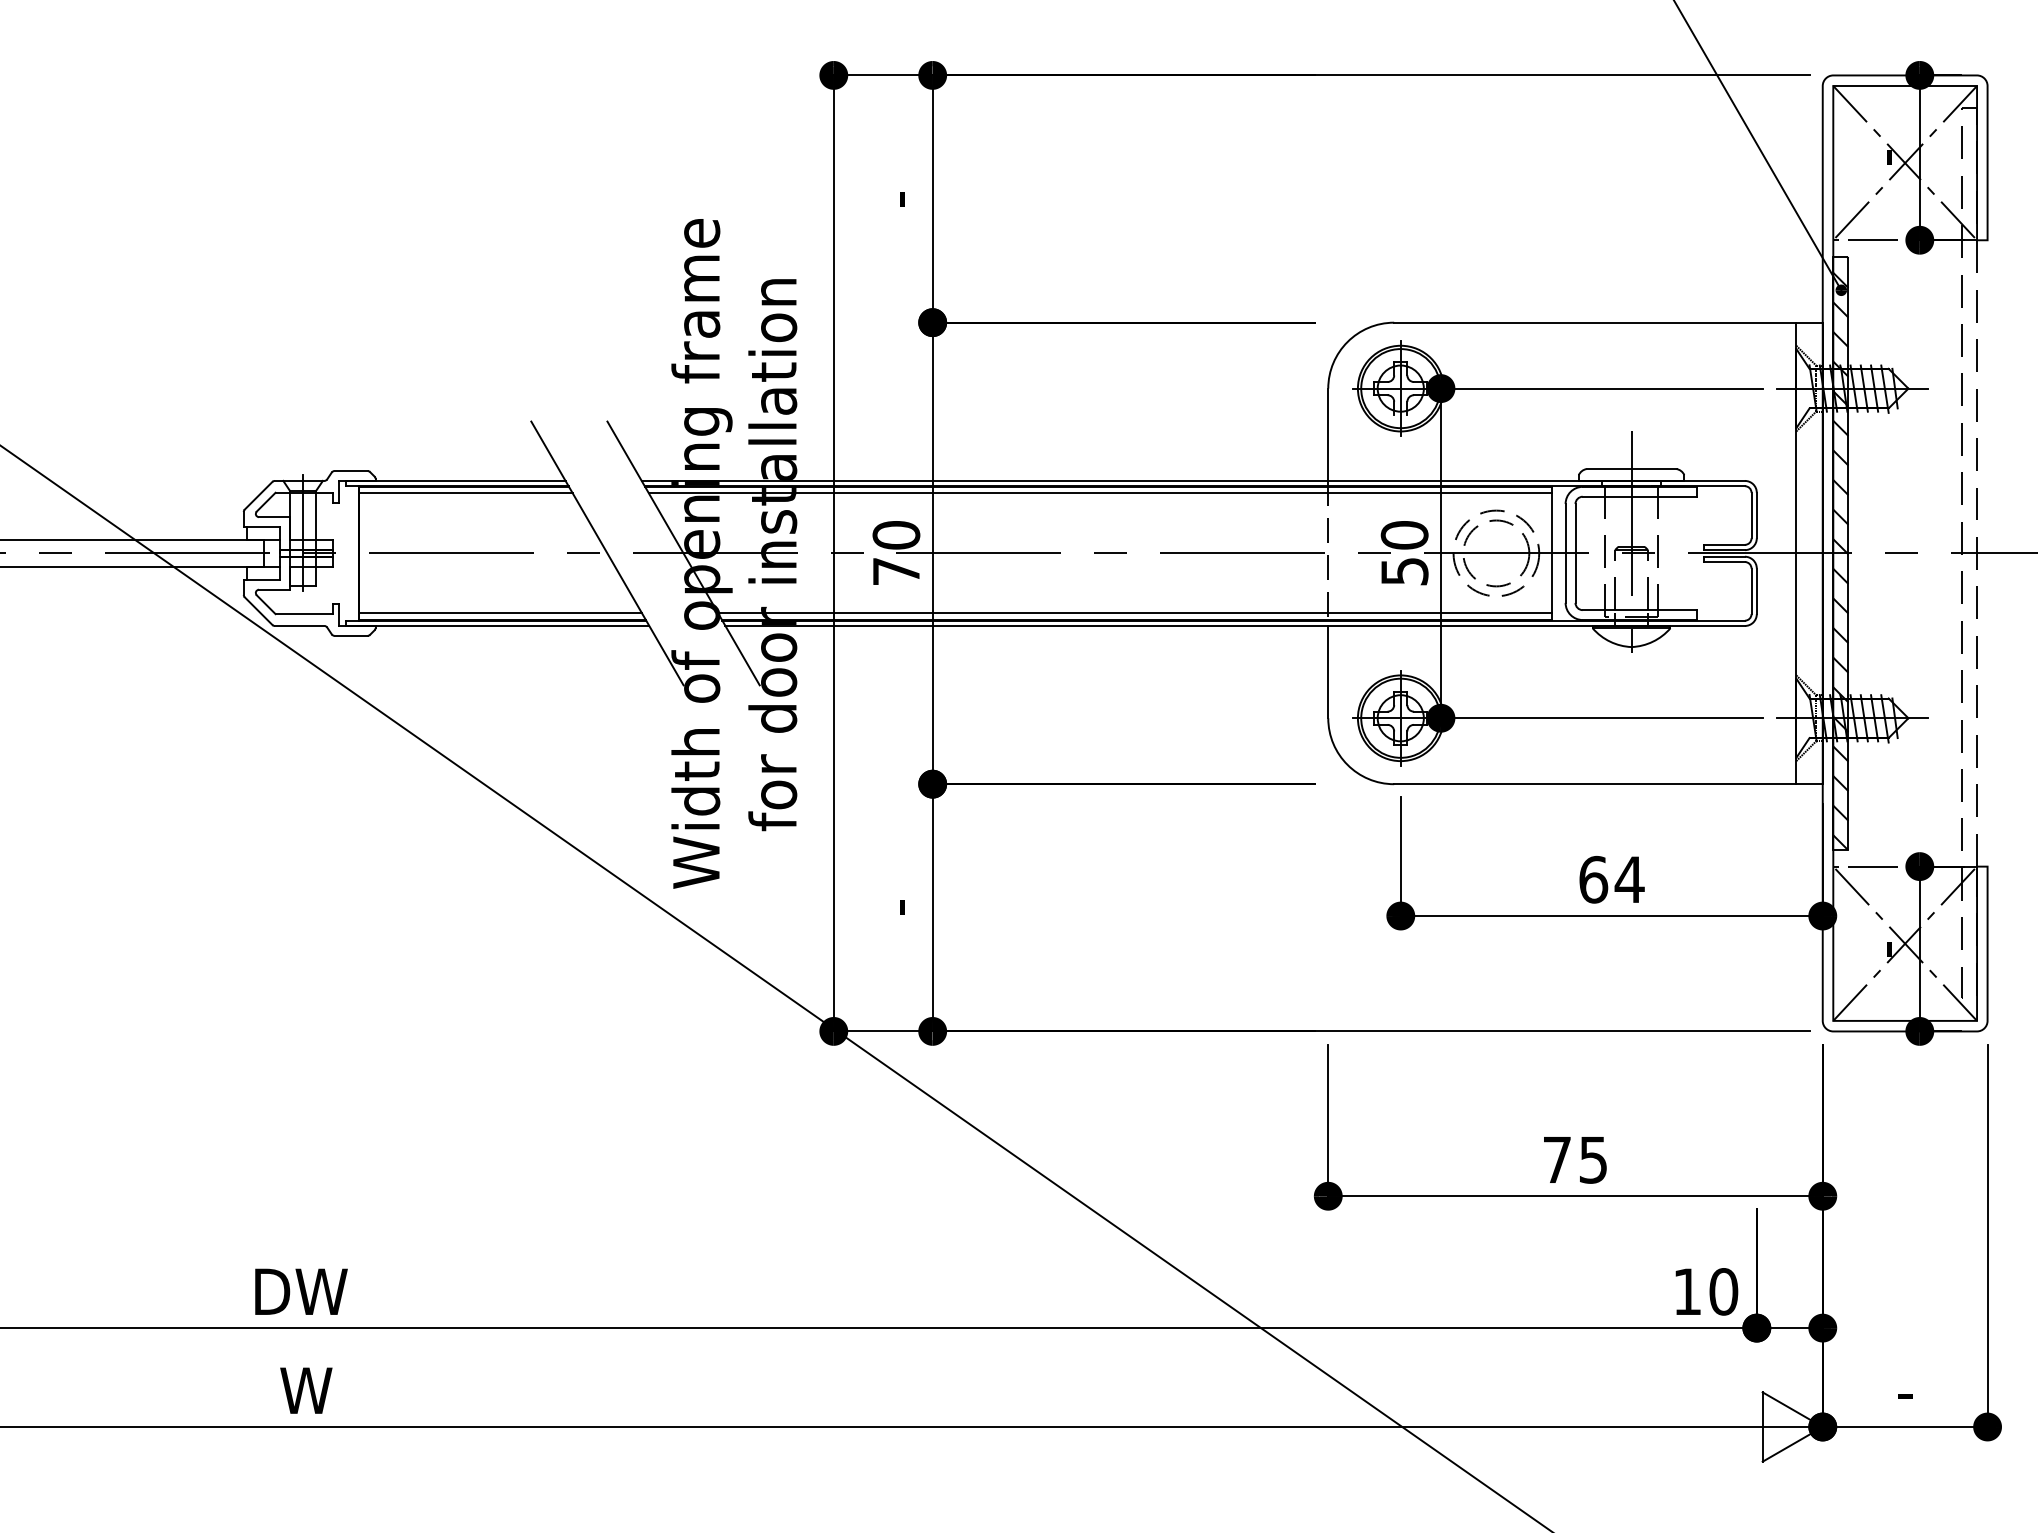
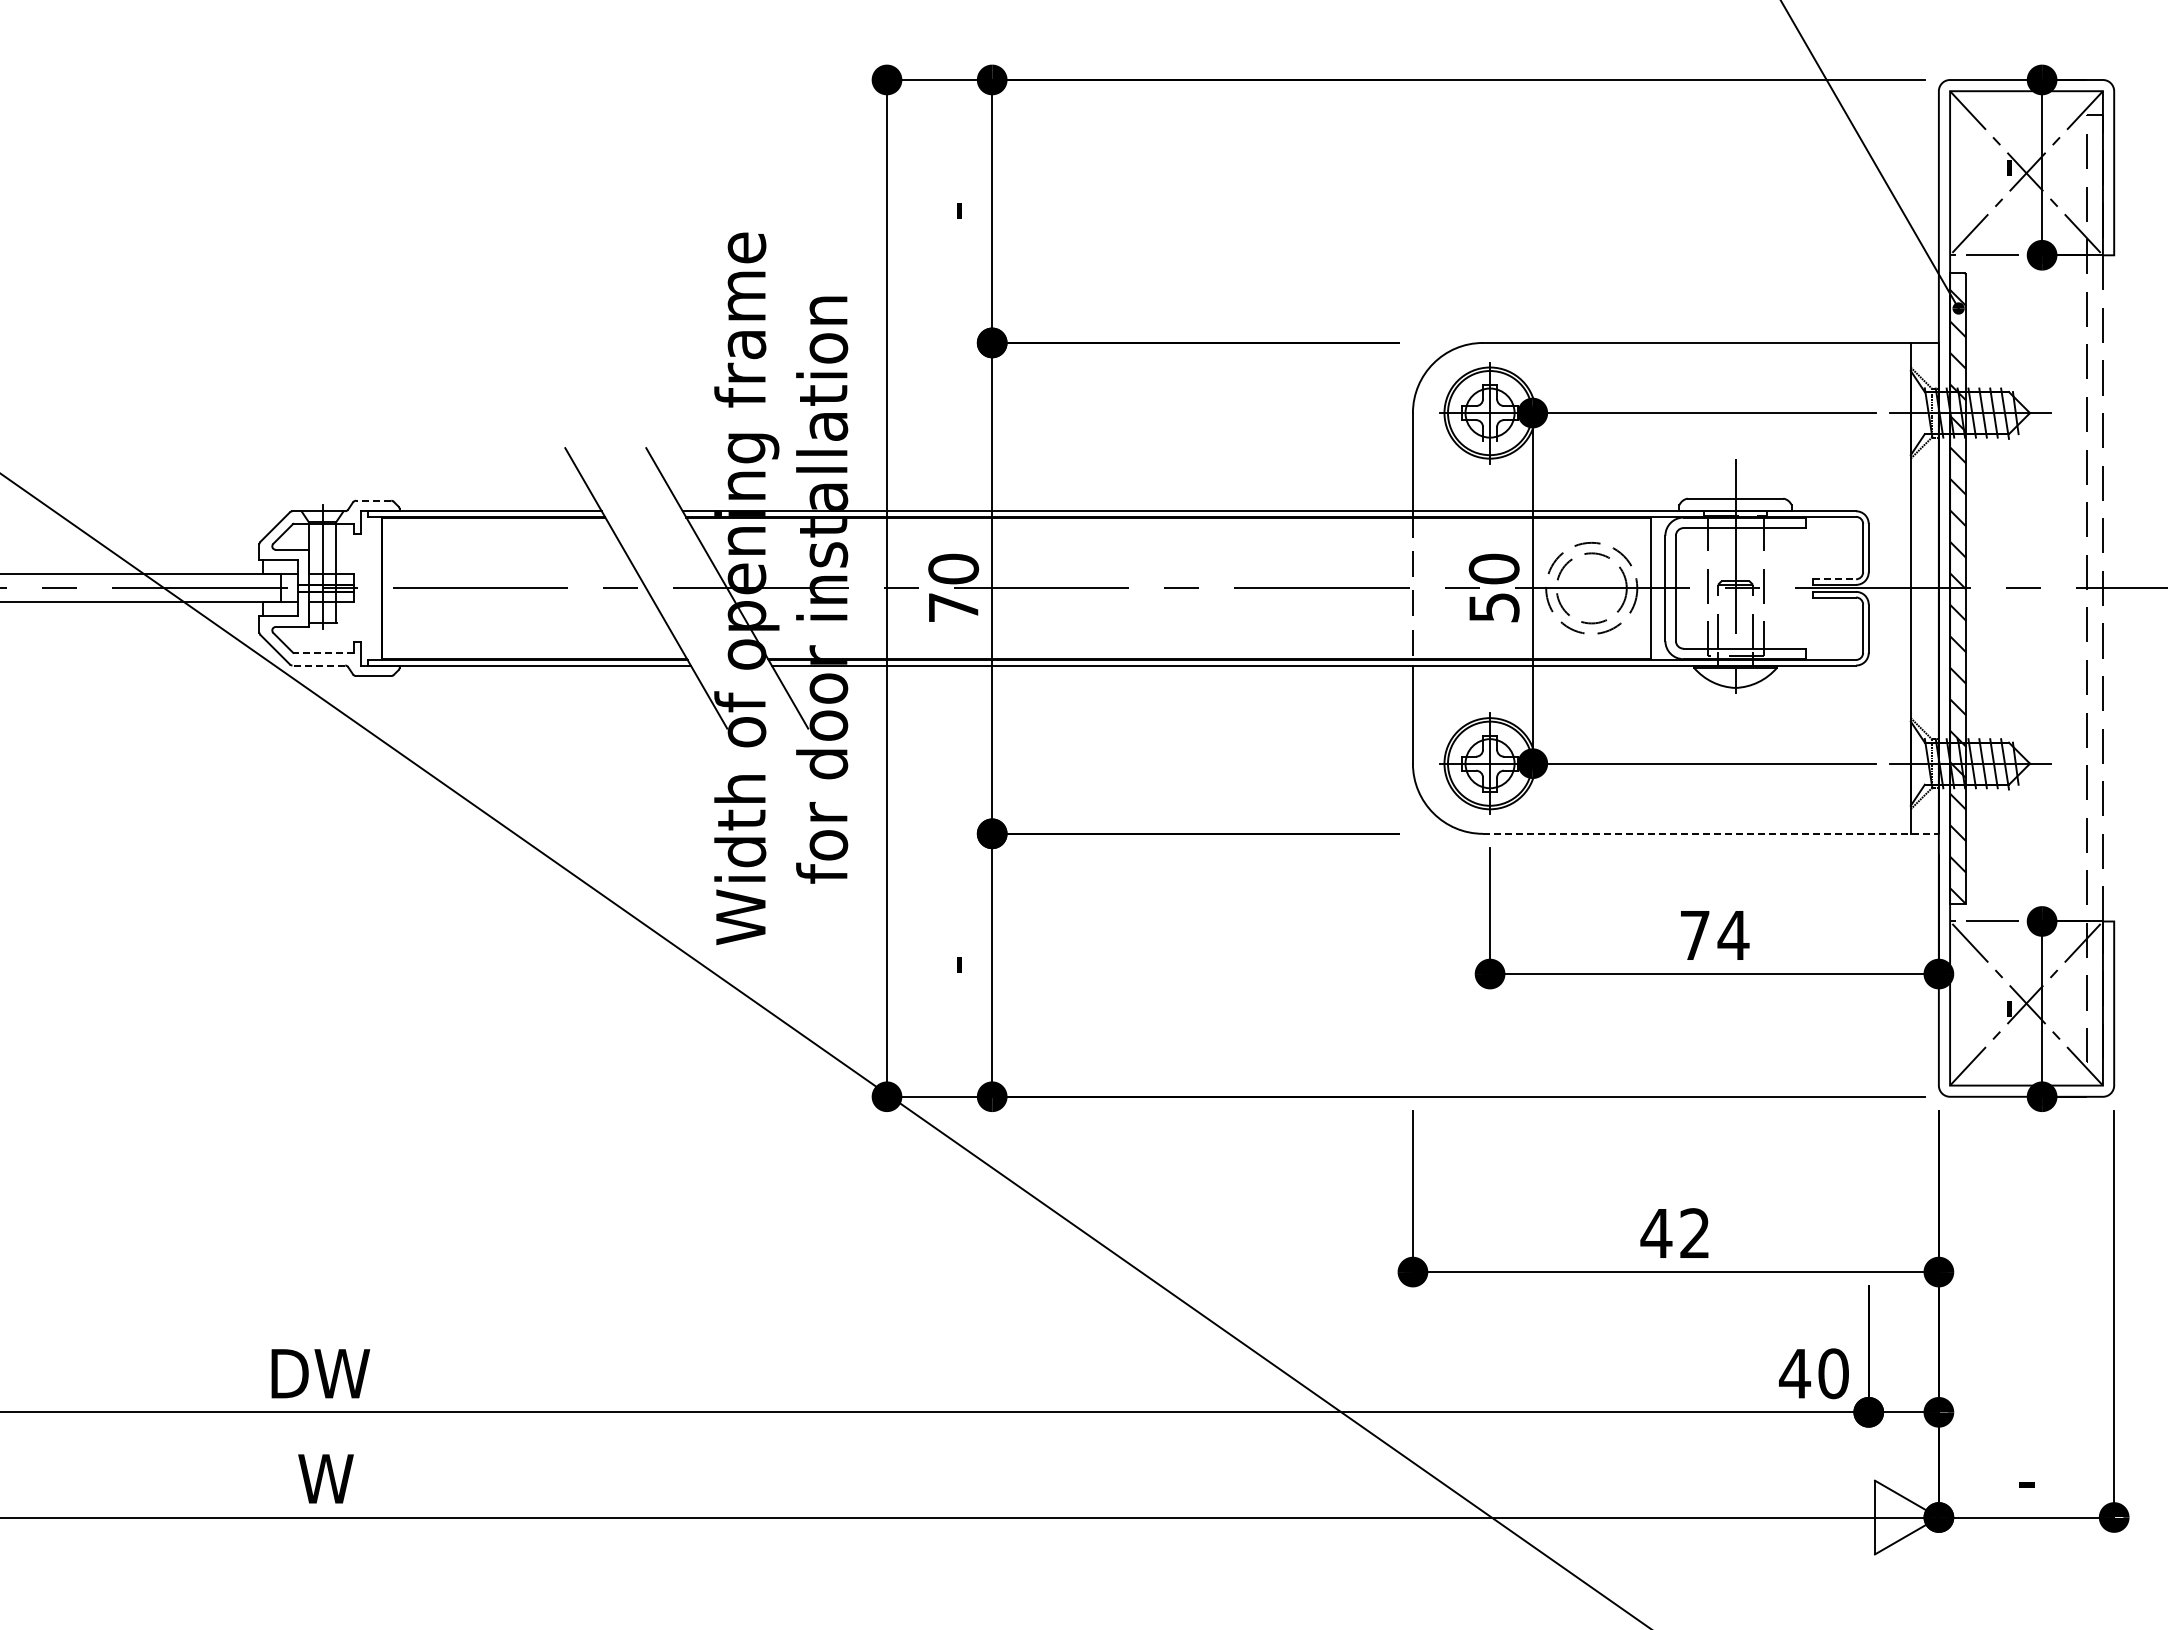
line: (350, 470) -> (373, 500), solid -> dashed
line: (465, 493) -> (495, 524), removed
line: (1100, 493) -> (1170, 524), removed
line: (1724, 545) -> (1834, 579), solid -> dashed
line: (303, 613) -> (323, 652), solid -> dashed
line: (500, 613) -> (532, 652), removed
line: (1135, 613) -> (1207, 652), removed
line: (299, 625) -> (318, 665), solid -> dashed
line: (1608, 783) -> (1710, 833), solid -> dashed
text: (1593, 879) -> (1695, 935), 64 -> 74
text: (1574, 1159) -> (1674, 1233), 75 -> 42
text: (1687, 1291) -> (1795, 1373), 10 -> 40

